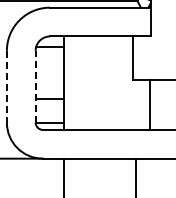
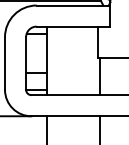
line: (6, 86) -> (4, 63), dashed -> solid
line: (35, 86) -> (25, 63), dashed -> solid
line: (150, 104) -> (100, 76), moved

